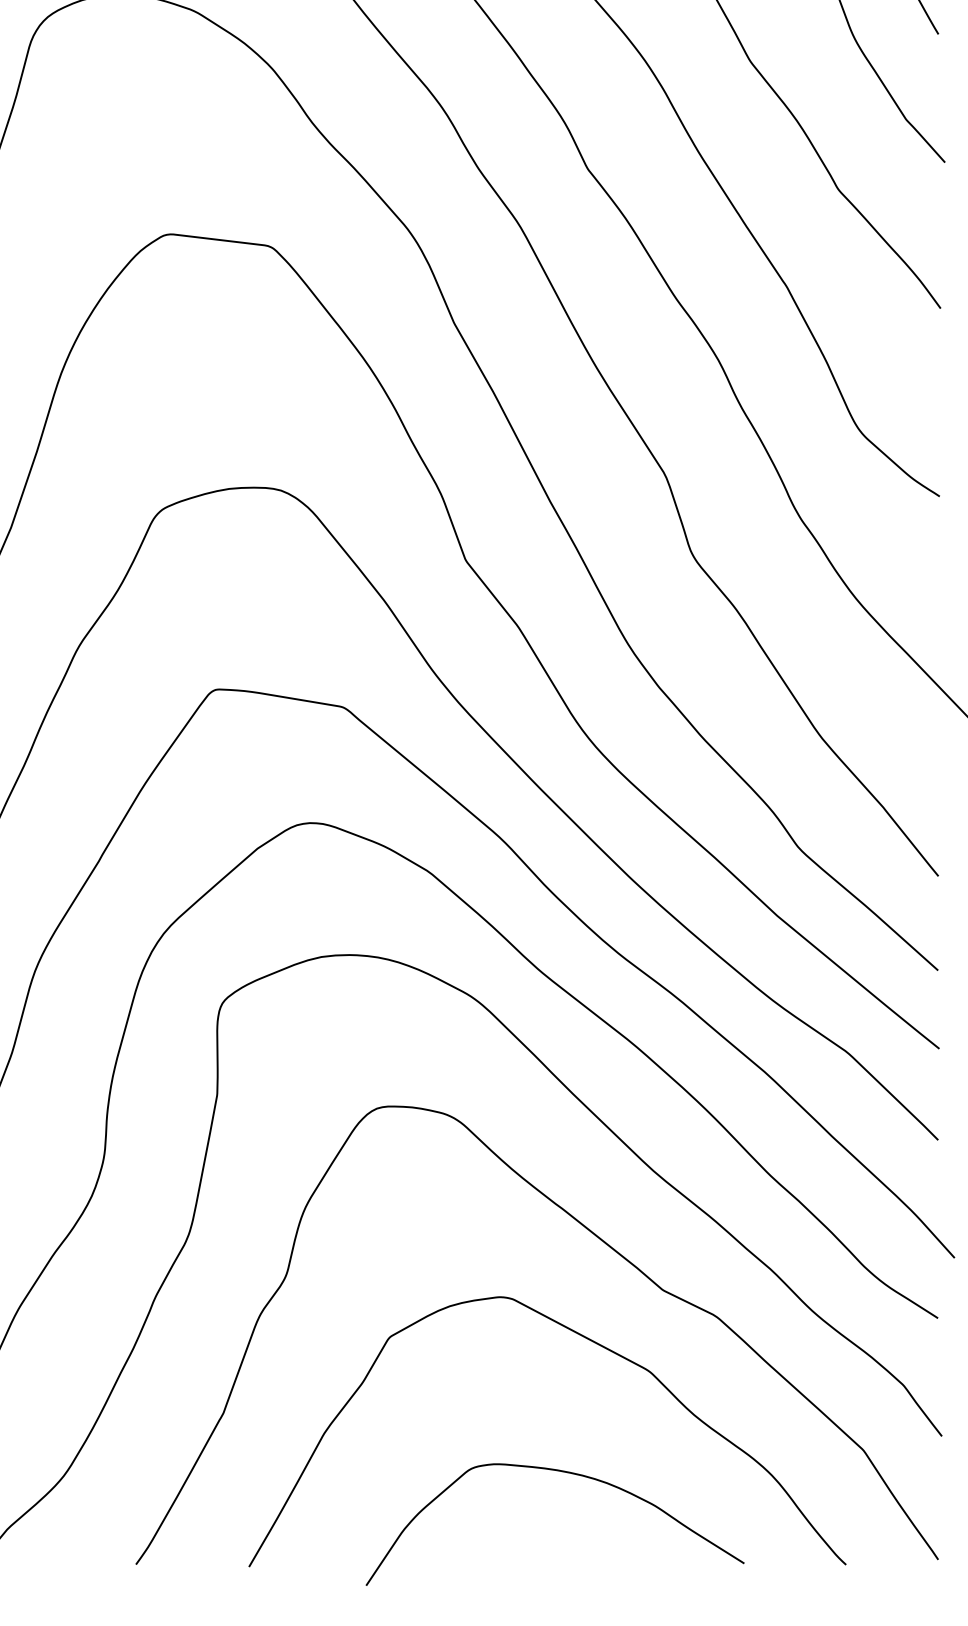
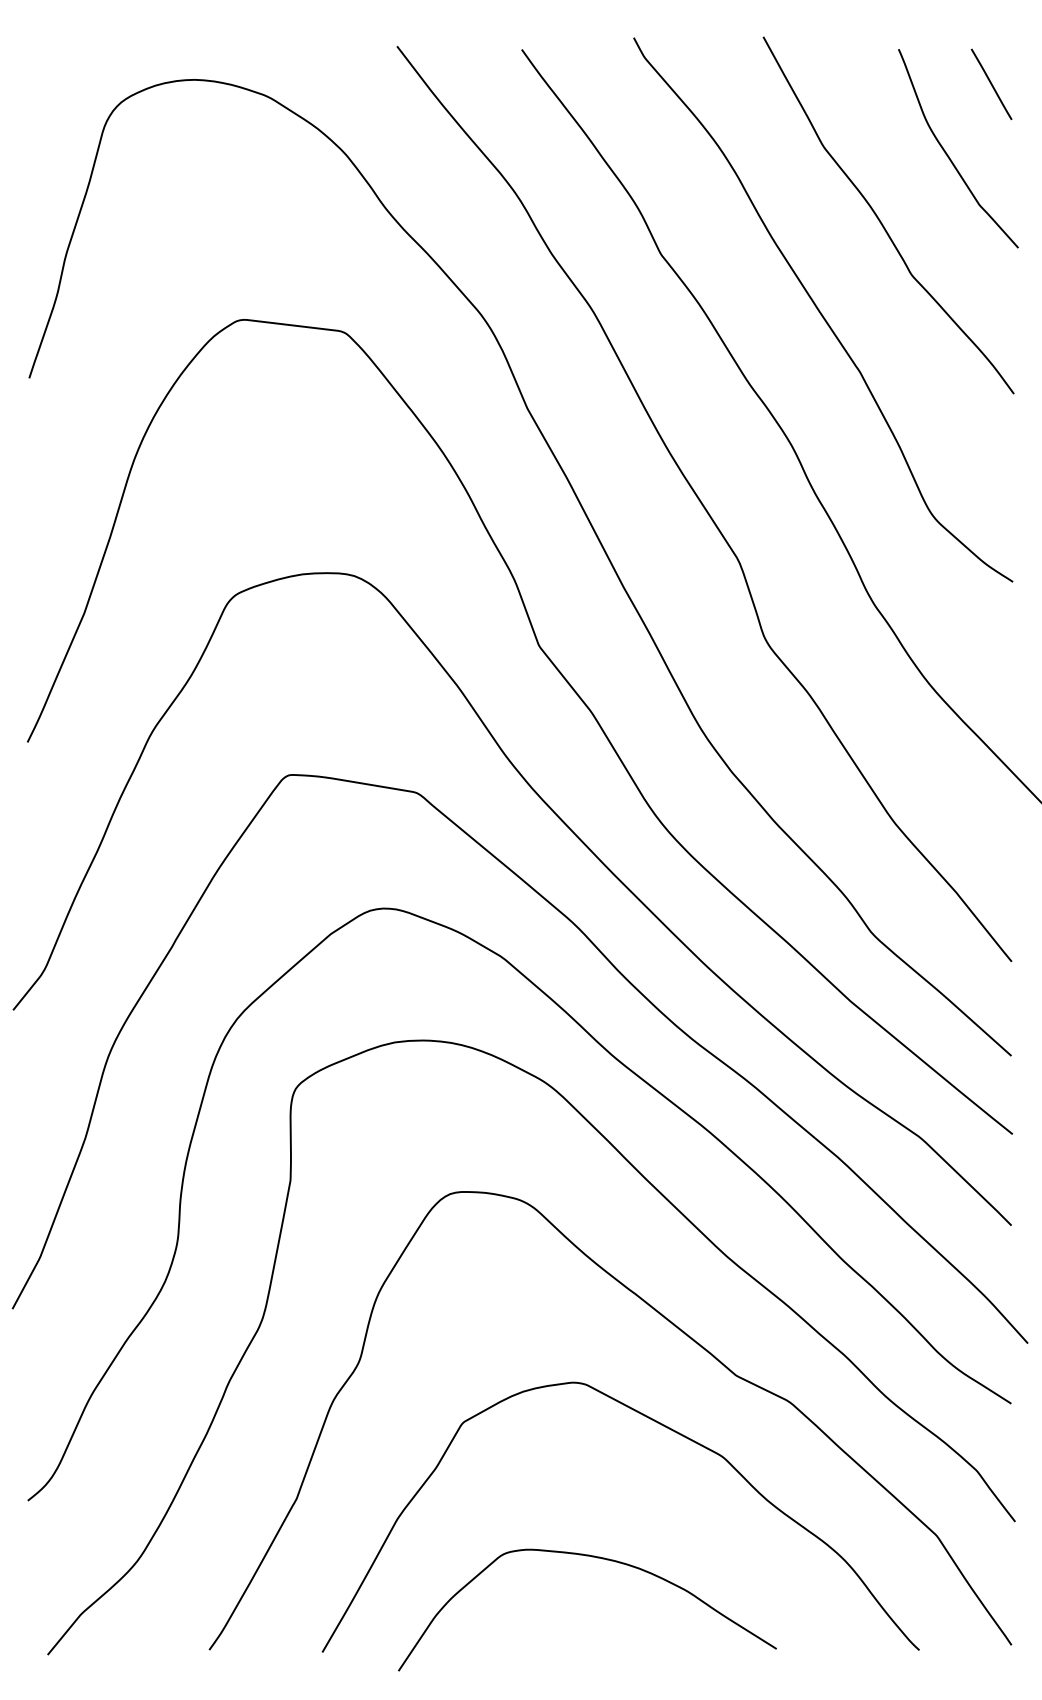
curve: (565, 1473) -> (597, 1558), moved

